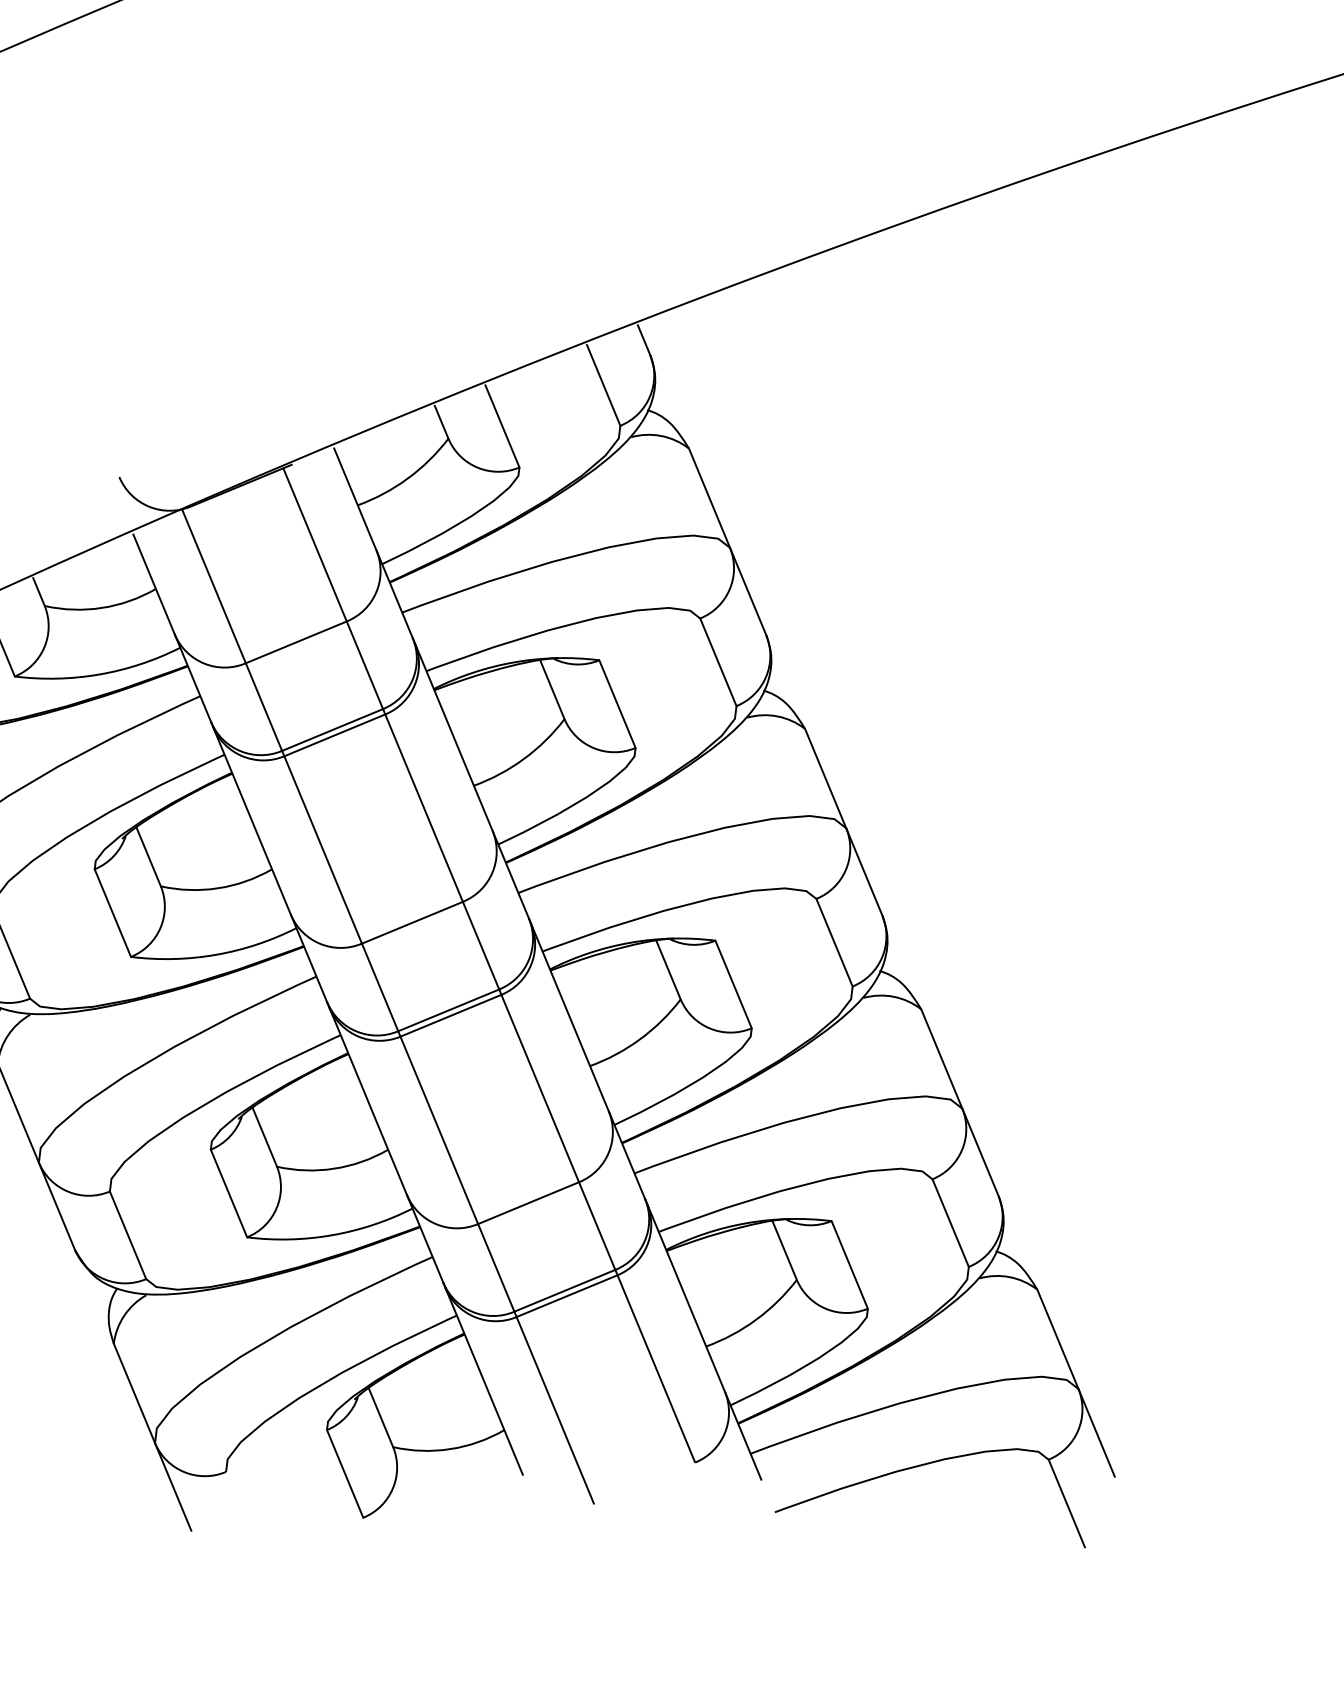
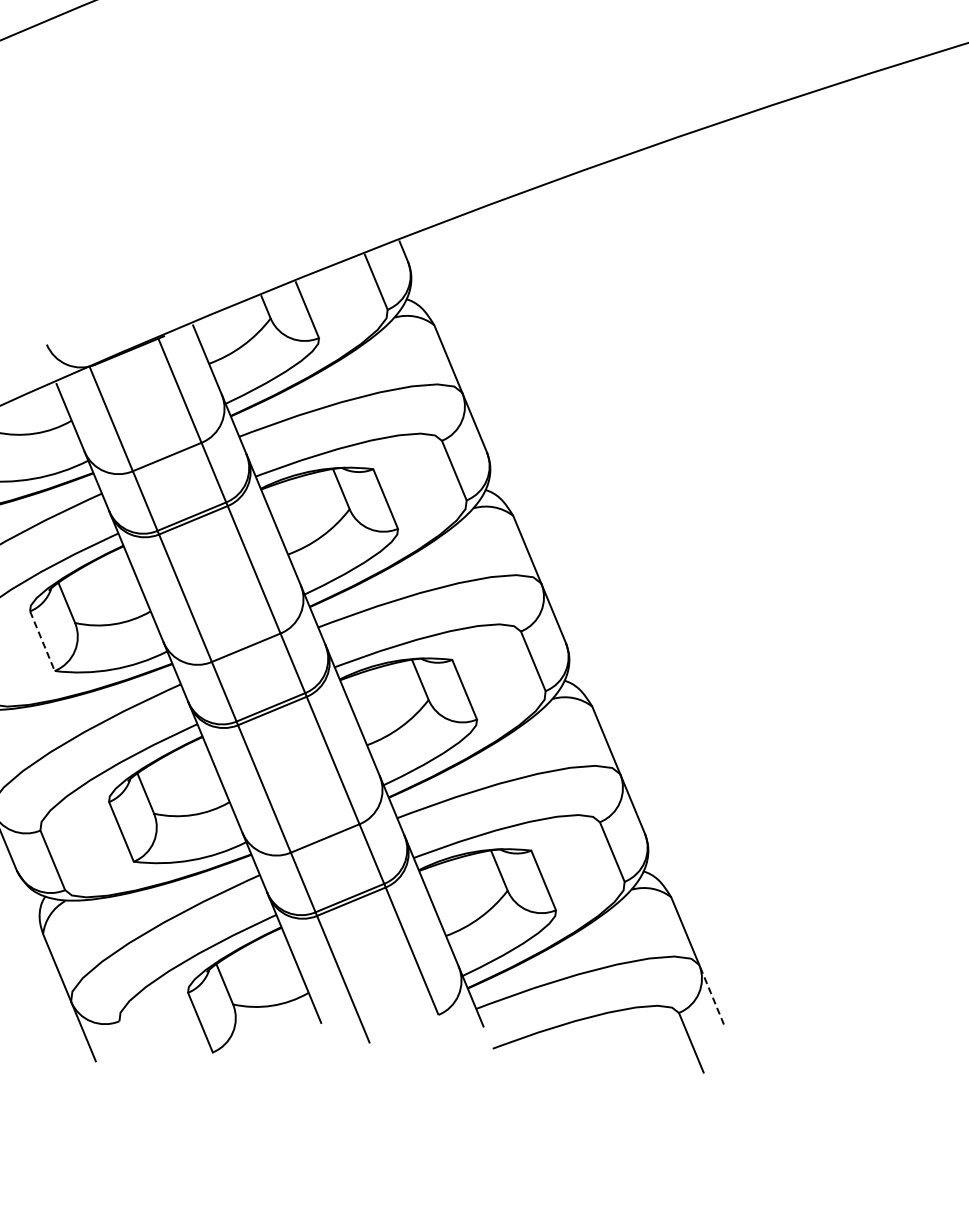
line: (112, 913) -> (42, 641), solid -> dashed
line: (1096, 1432) -> (711, 994), solid -> dashed

